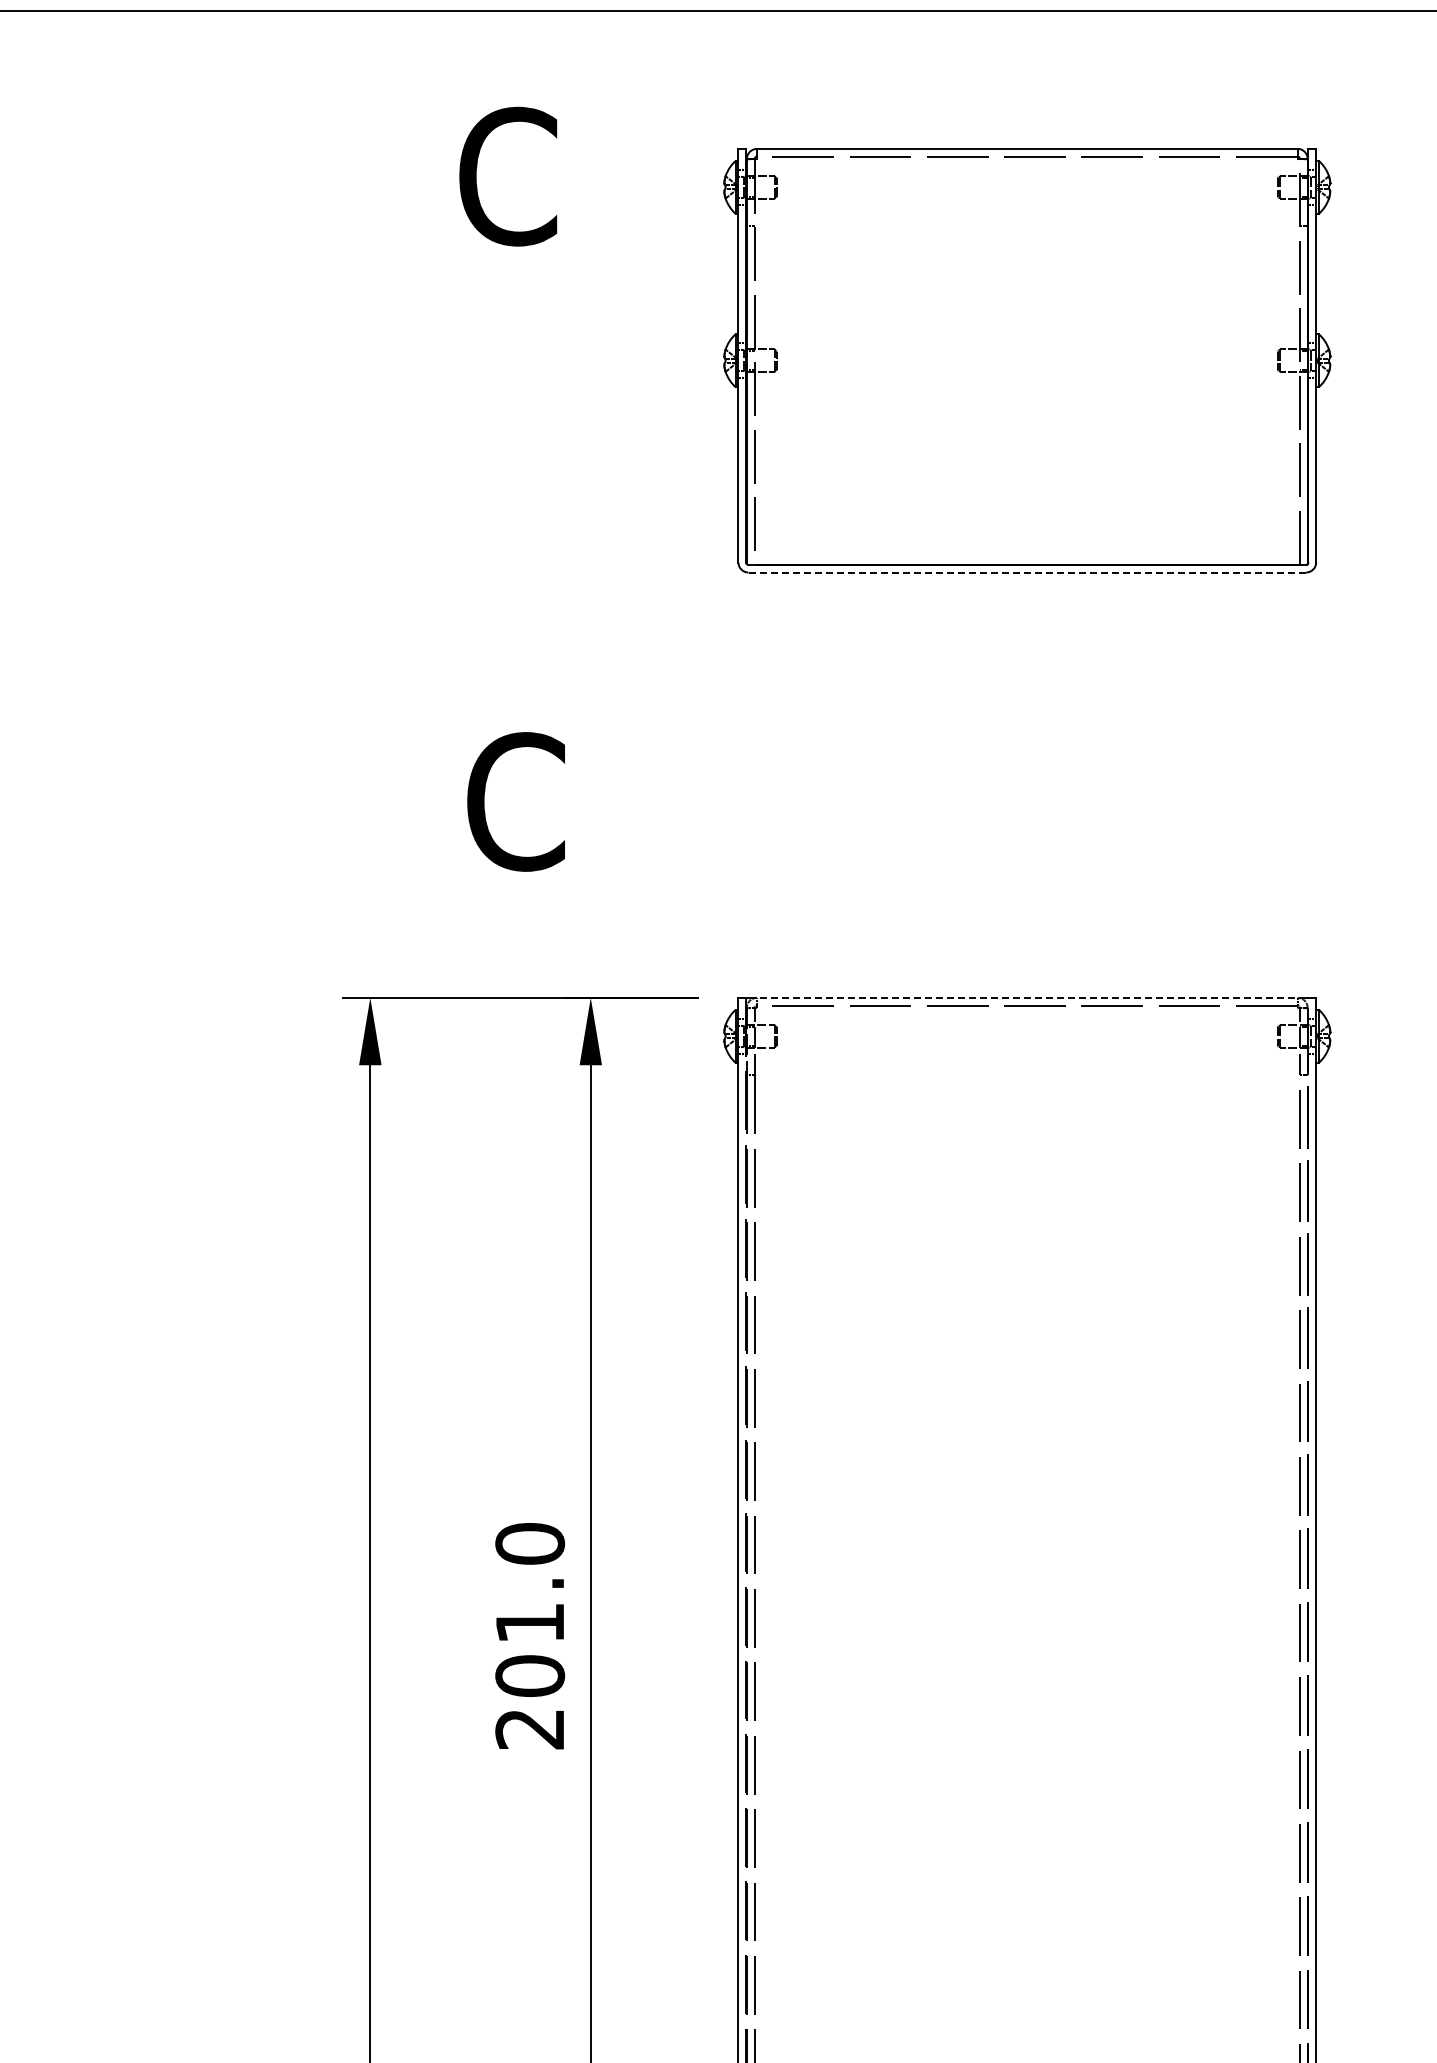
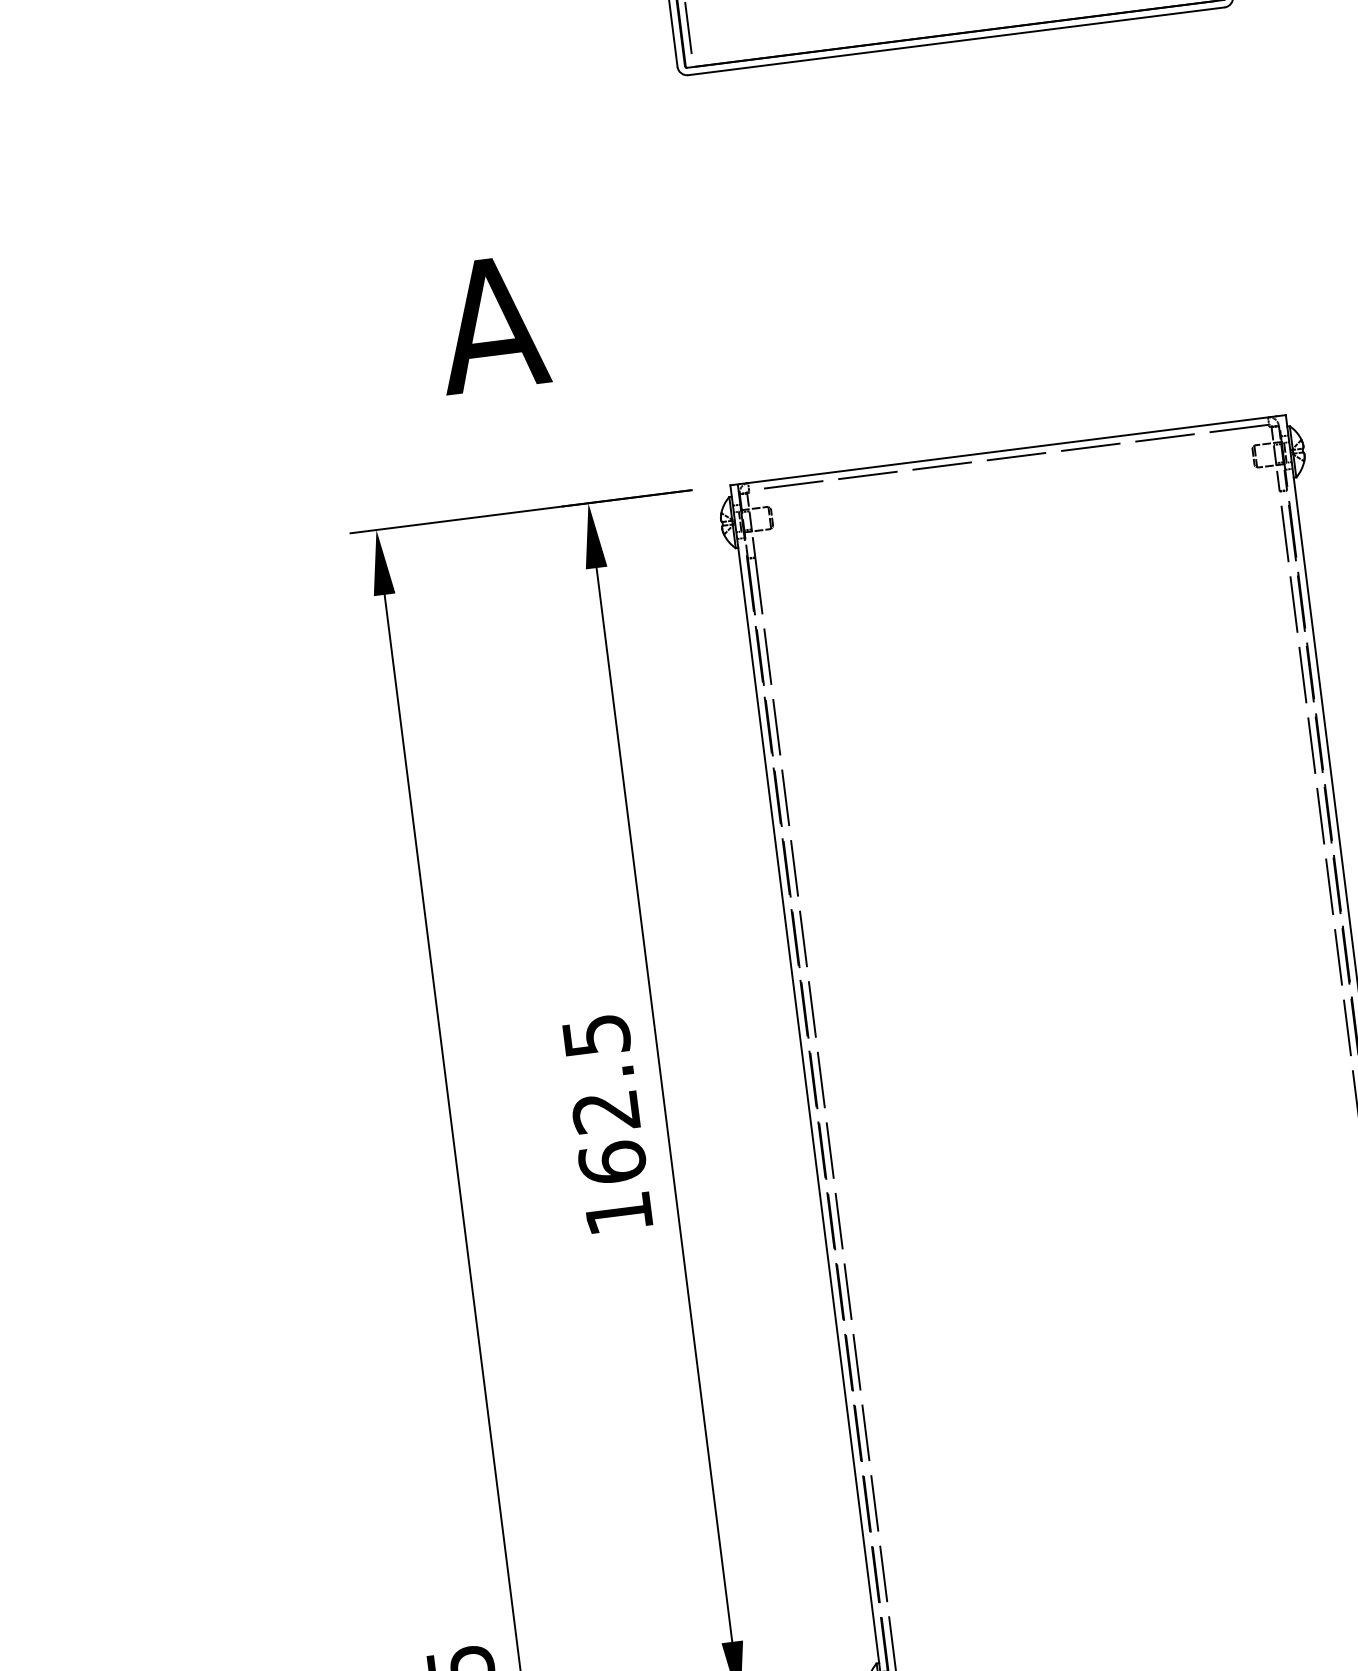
line: (1027, 572) -> (956, 41), dashed -> solid
text: (514, 801) -> (491, 323), C -> A
line: (1027, 997) -> (1008, 449), dashed -> solid
text: (530, 1636) -> (608, 1124), 201.0 -> 162.5

